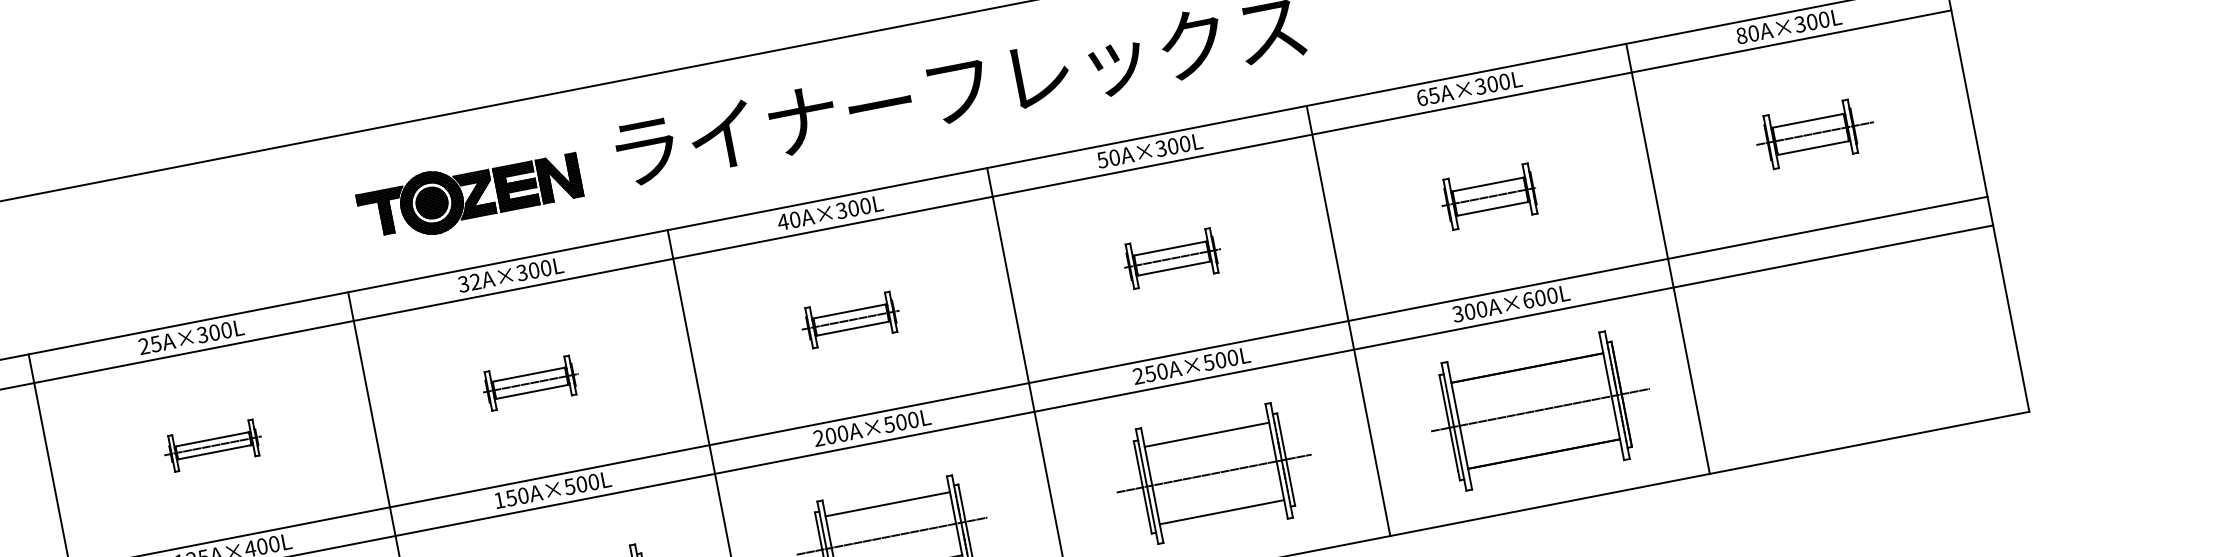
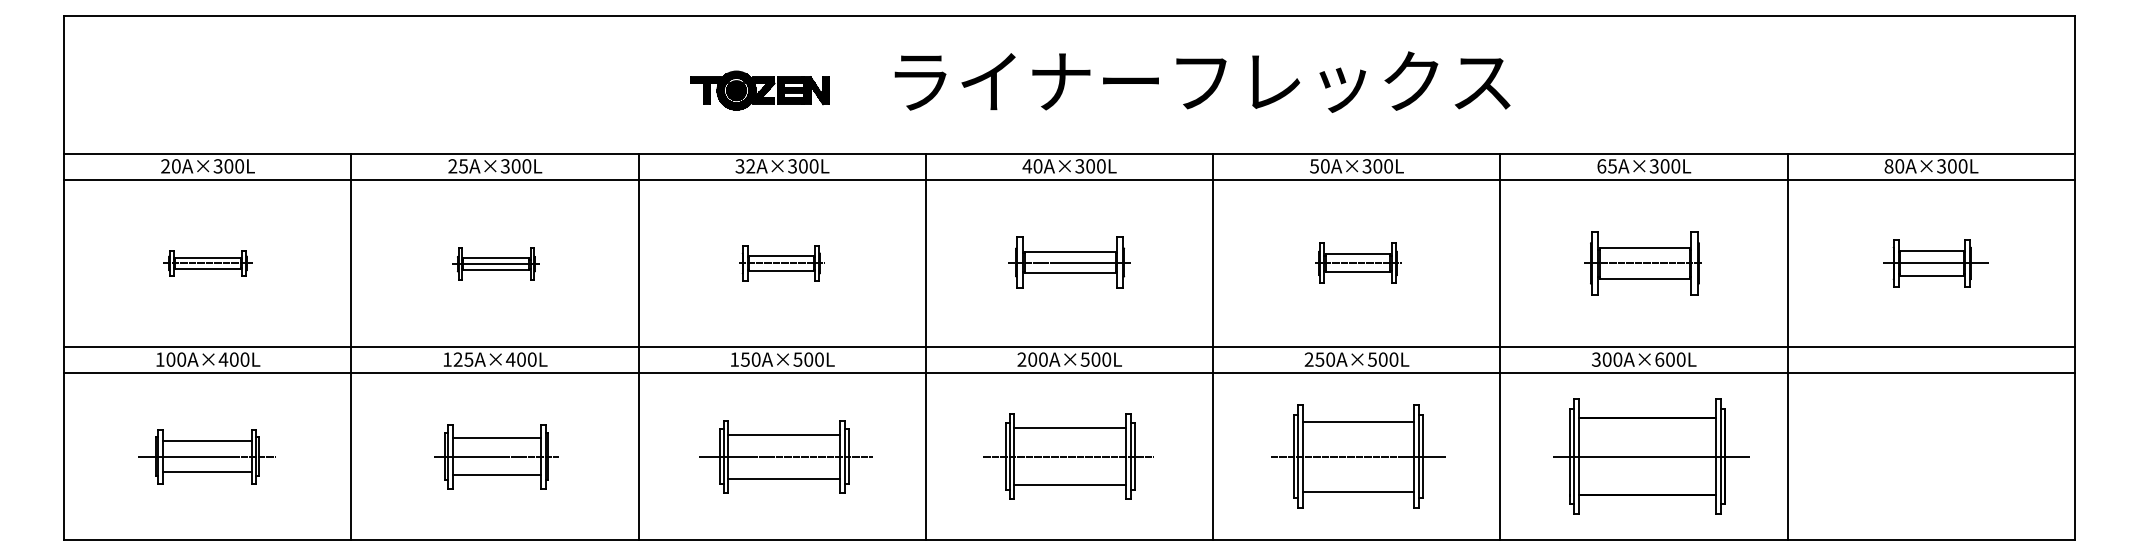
part: (470, 195) -> (760, 90), size x0.7
part: (1488, 197) -> (1642, 263), size x1.4
part: (849, 320) -> (1068, 262), size x1.4

